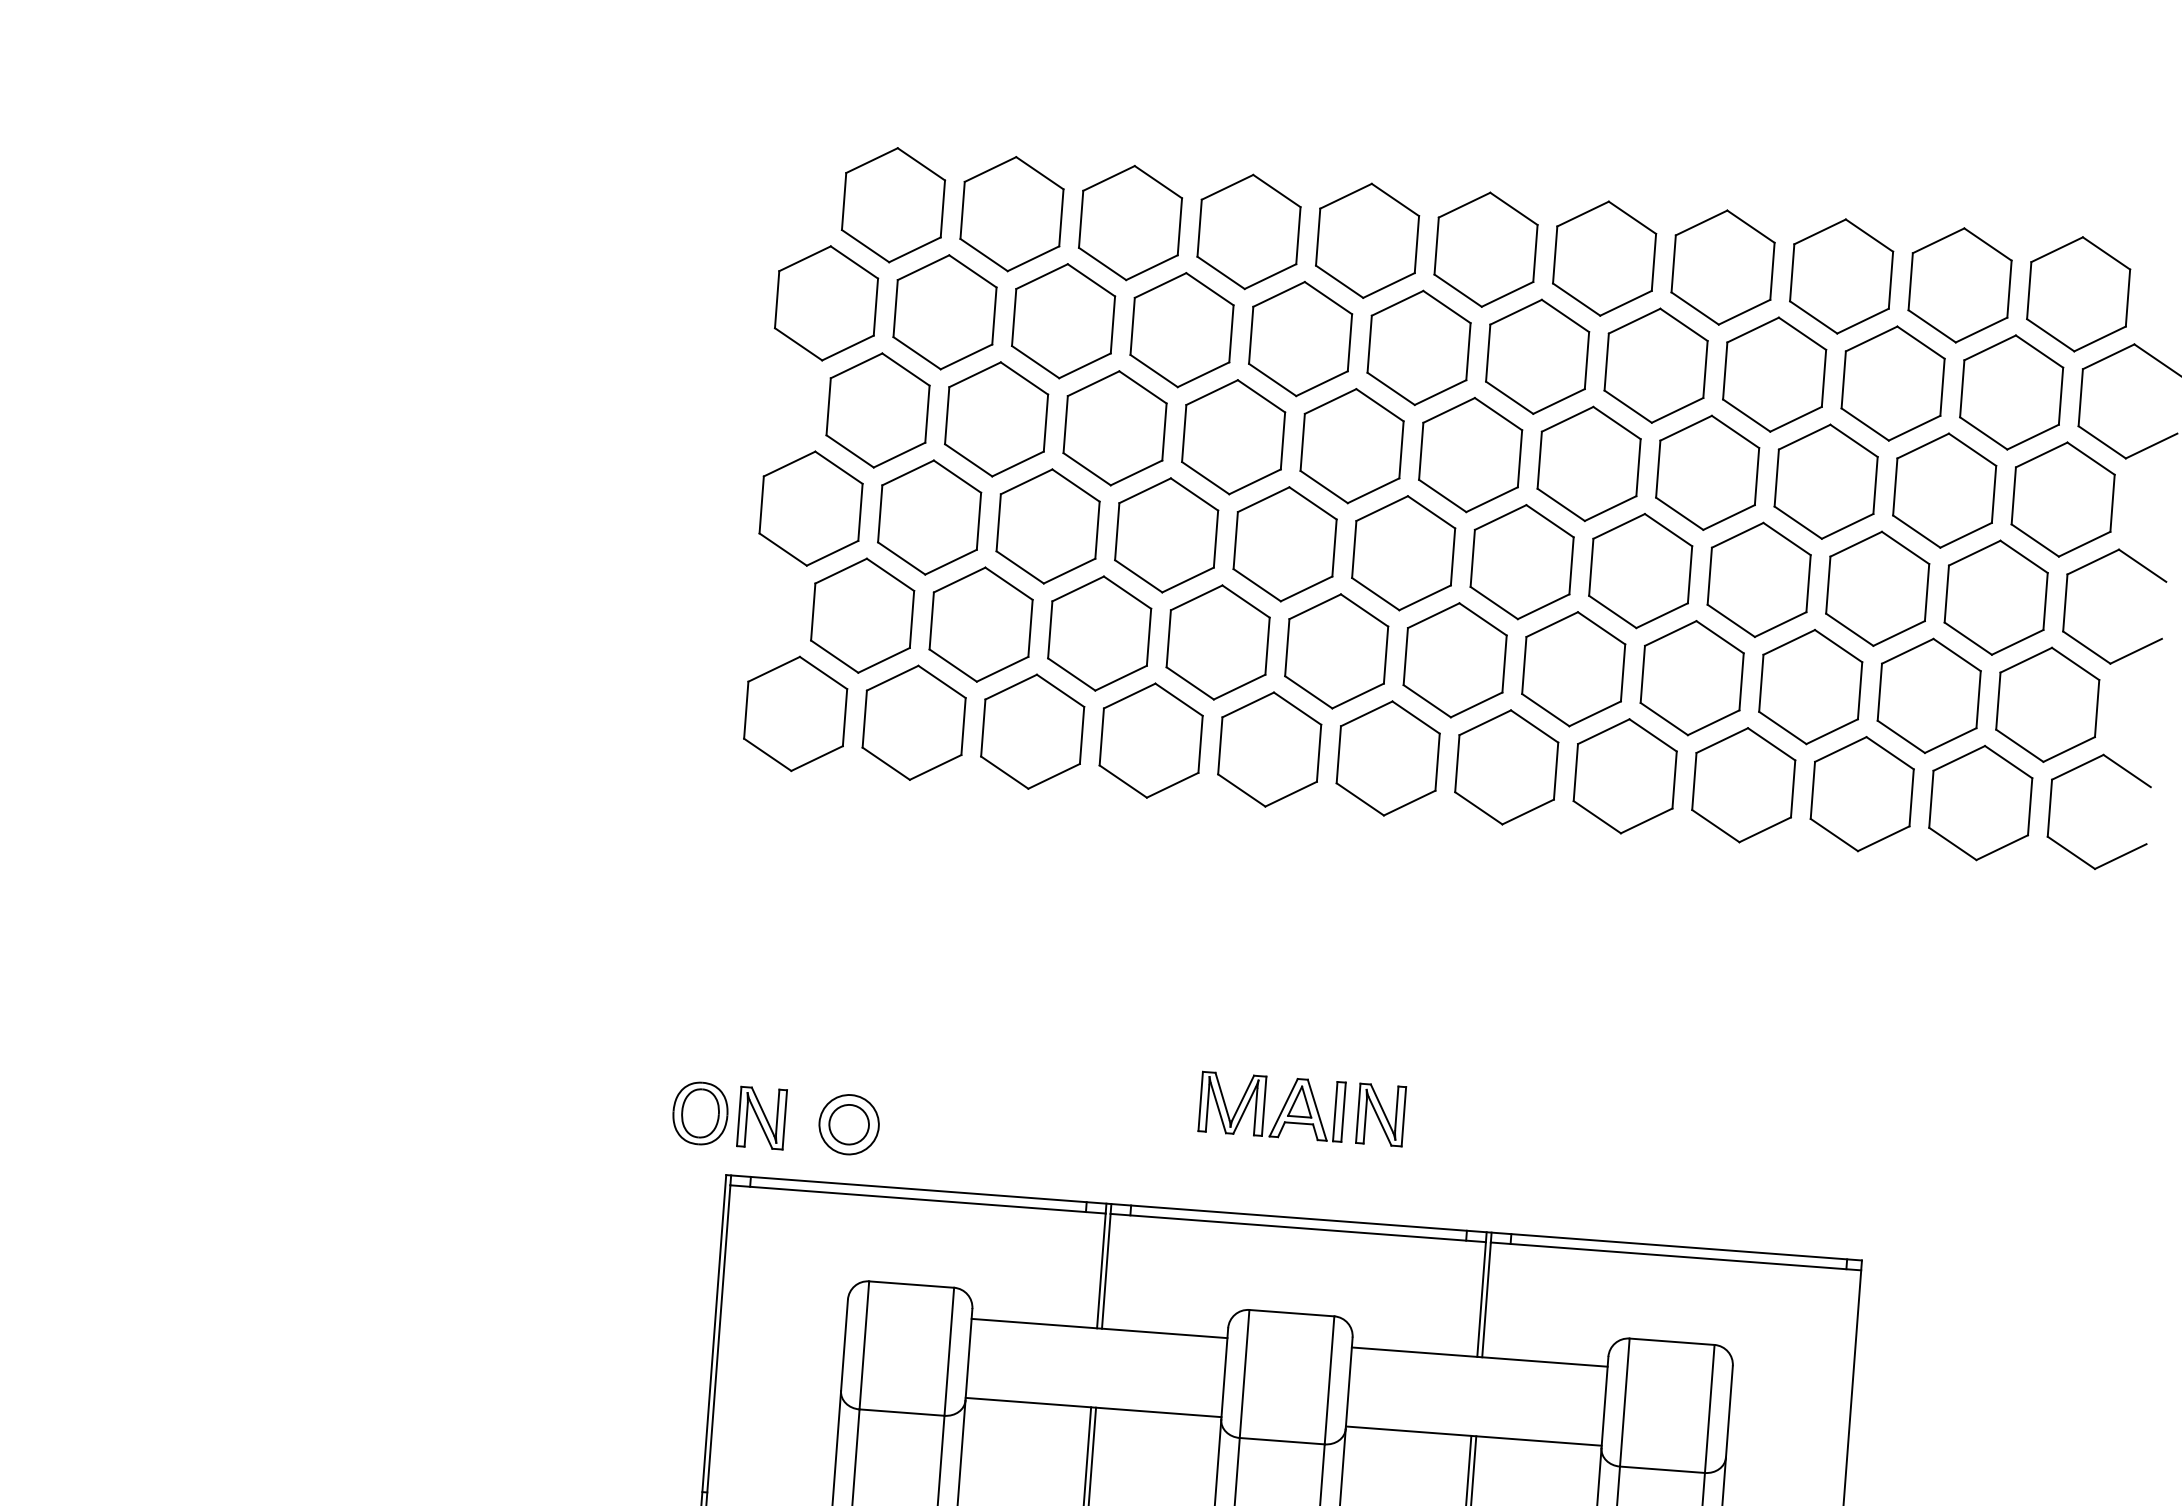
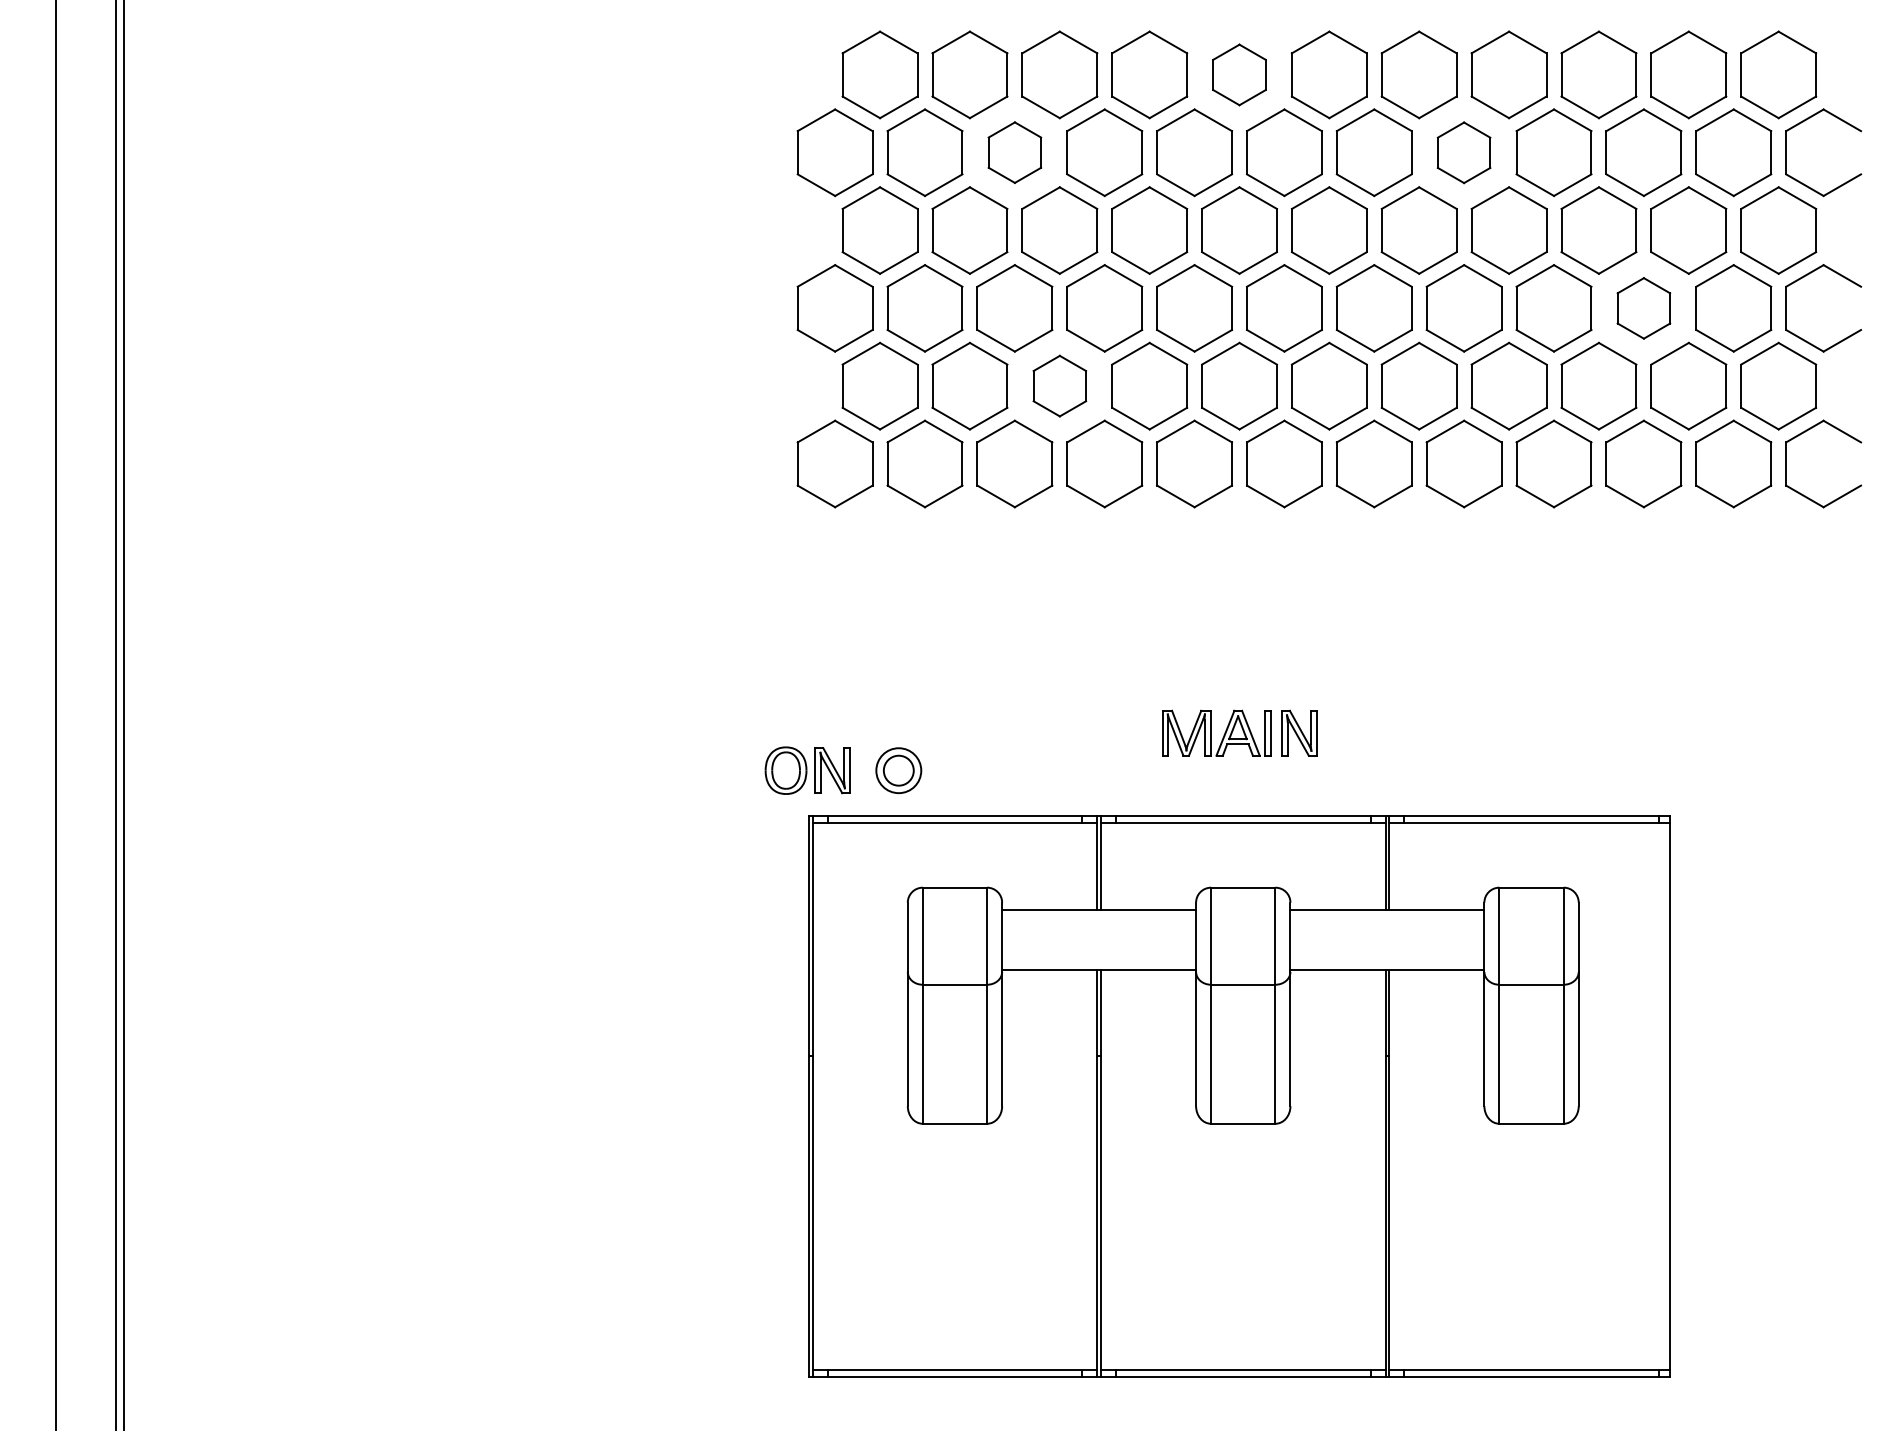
part: (1367, 240) -> (1239, 74), size x0.7
part: (1063, 320) -> (1014, 152), size x0.7
part: (1655, 365) -> (1463, 152), size x0.7
part: (1877, 588) -> (1643, 308), size x0.7
part: (1099, 632) -> (1059, 385), size x0.7

